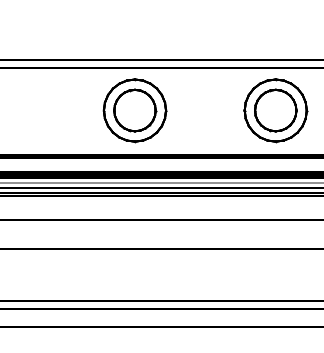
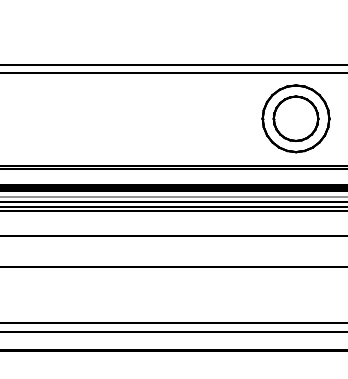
part: (134, 110) -> (144, 118), removed

